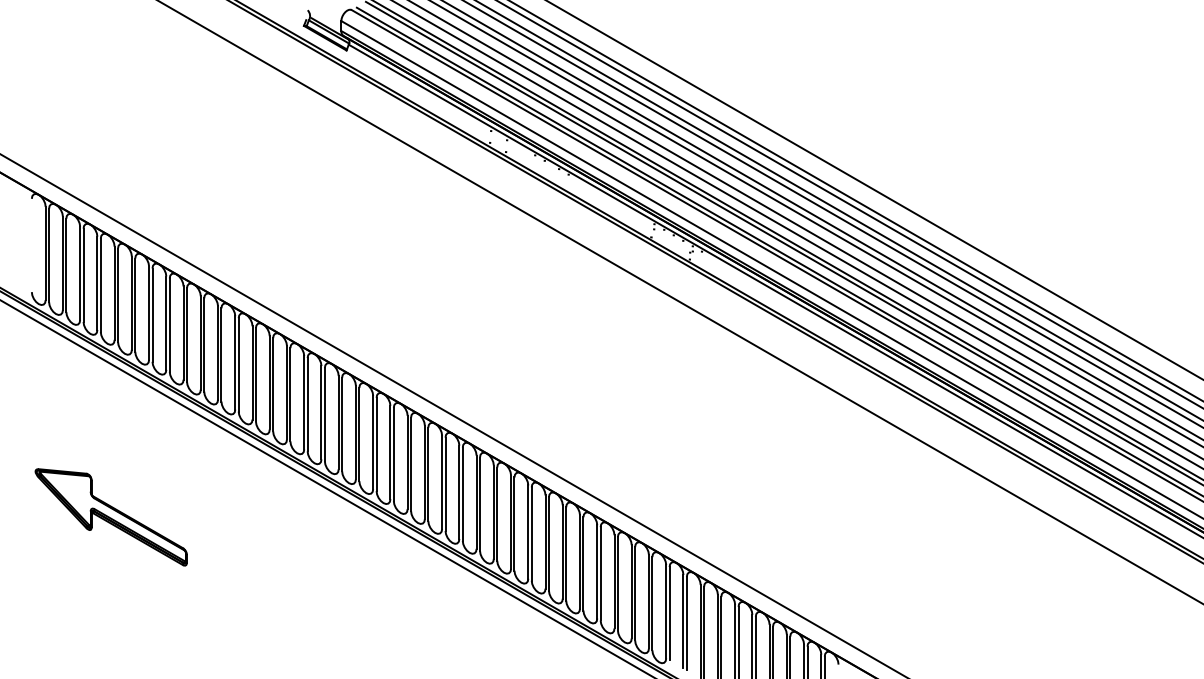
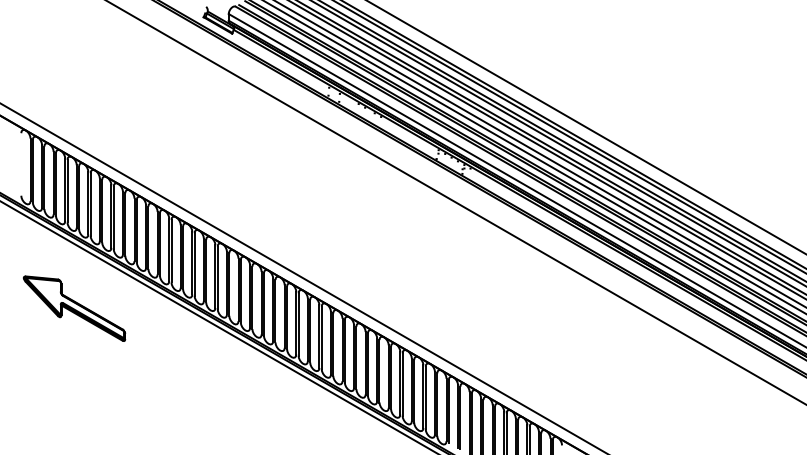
part: (111, 517) -> (74, 308), moved

